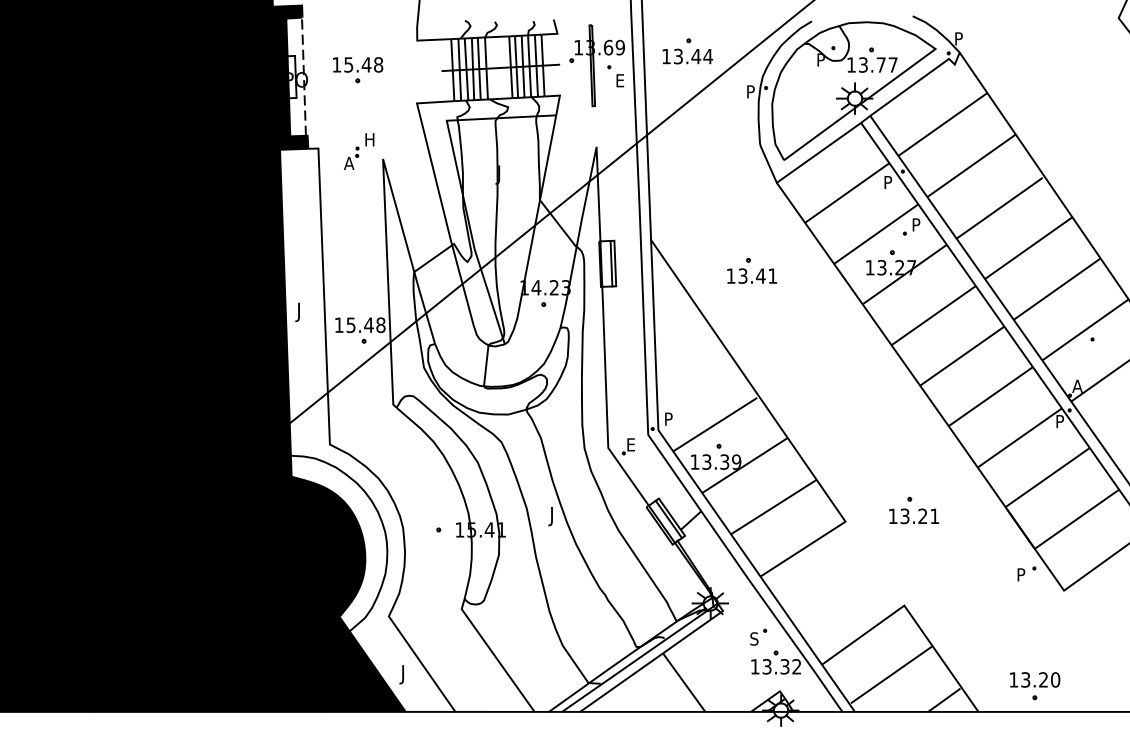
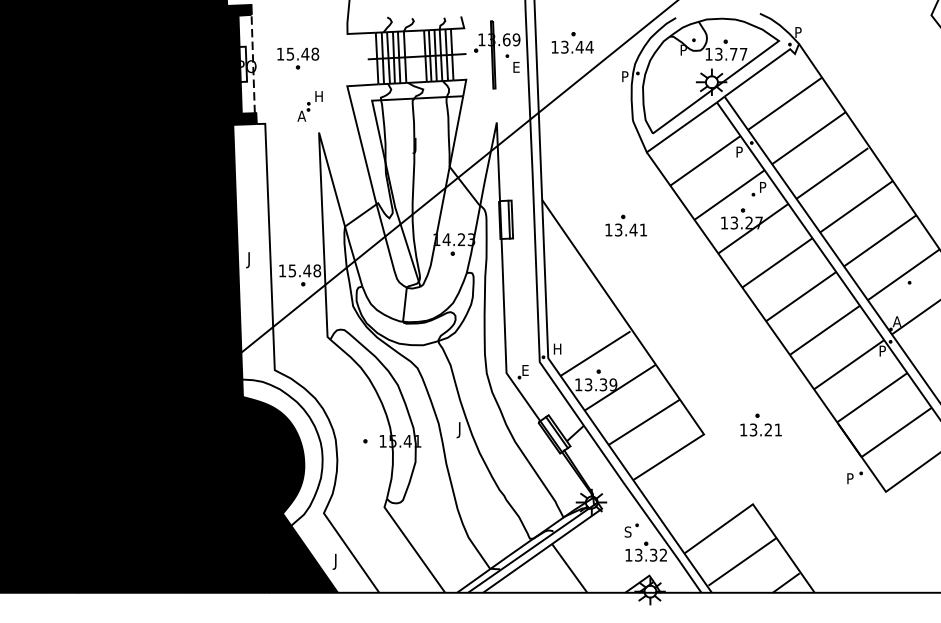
part: (358, 151) -> (309, 106), moved
text: (670, 418) -> (558, 348), P -> H
part: (1034, 686) -> (861, 571), removed

